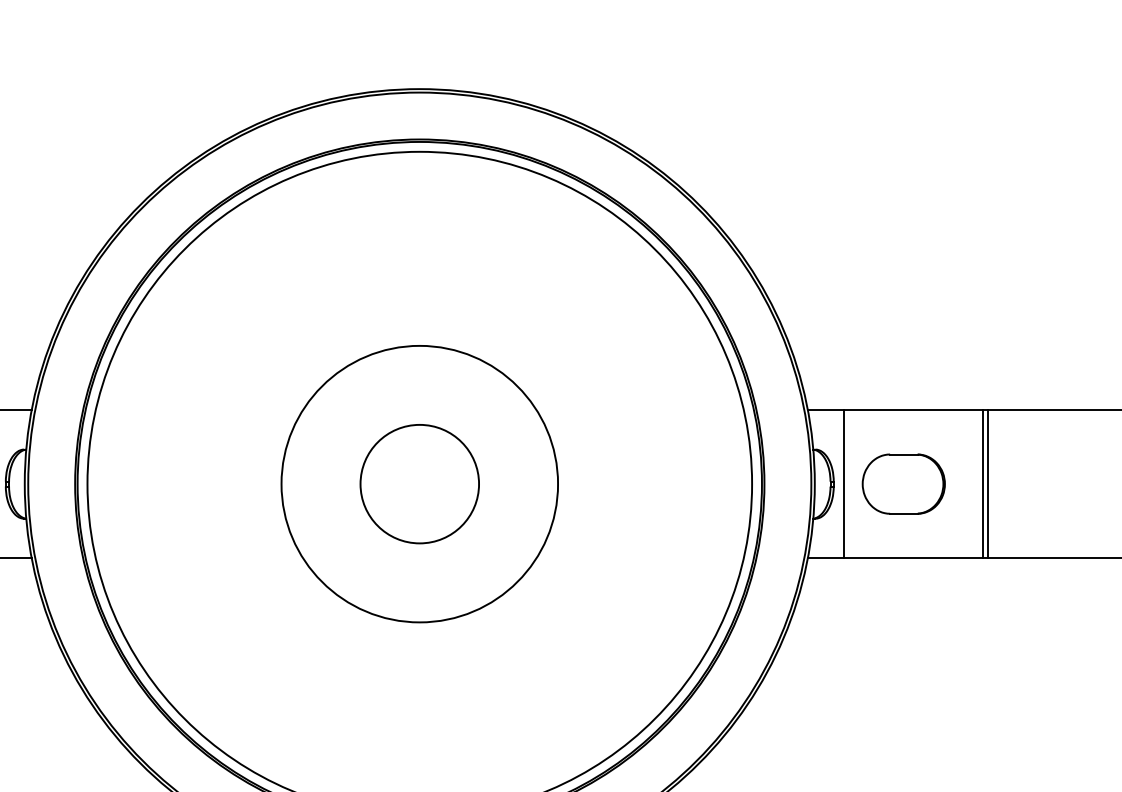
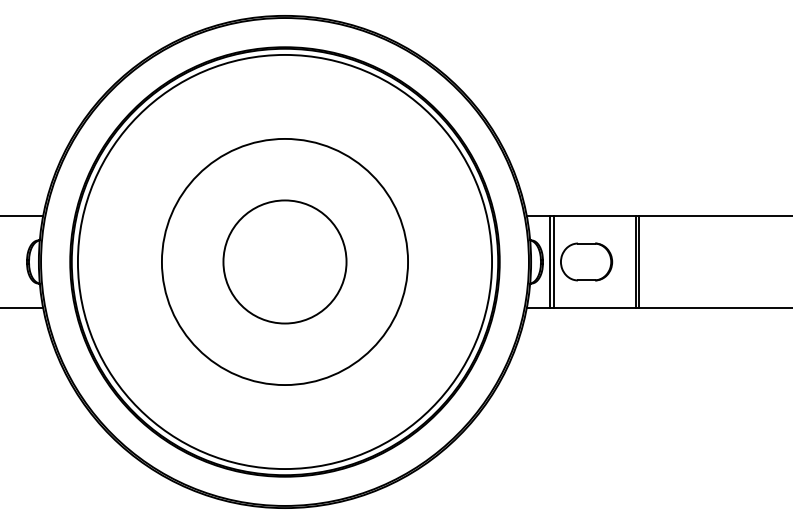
circle: (418, 483) -> (284, 261), size x1.43
circle: (418, 483) -> (284, 261), size x1.67
line: (850, 483) -> (553, 261), added

